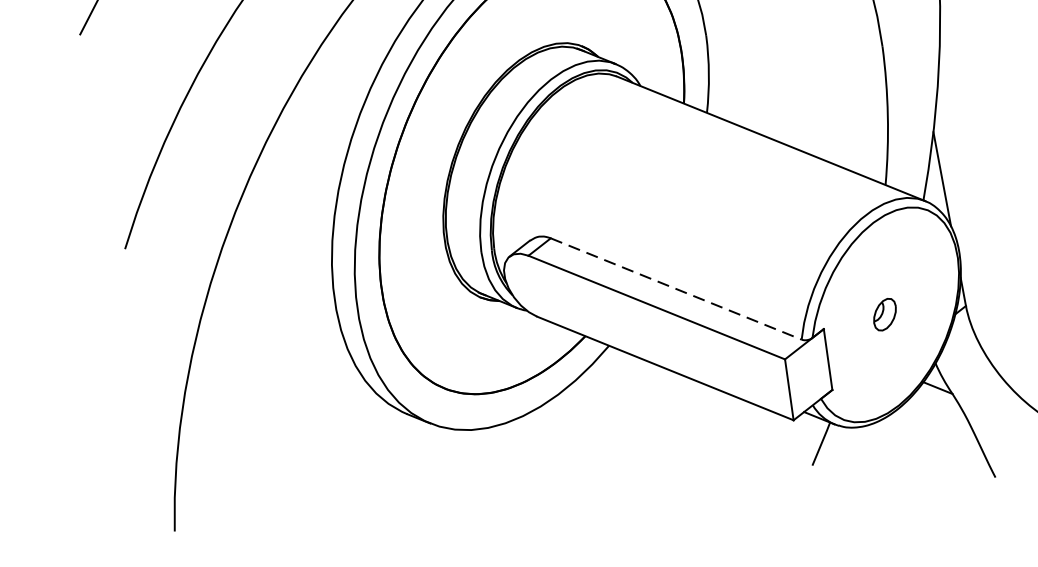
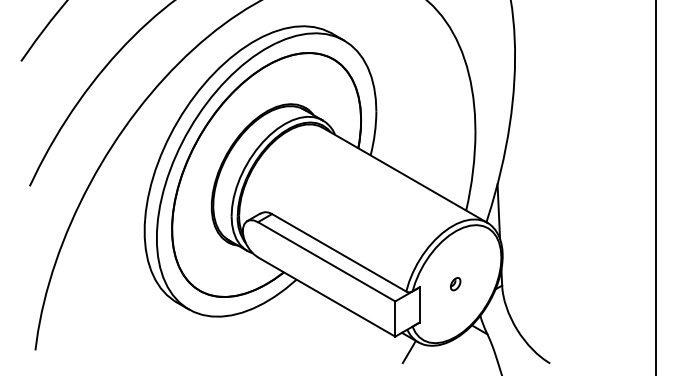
line: (676, 290) -> (339, 253), dashed -> solid
part: (885, 315) -> (455, 284), size x0.71

